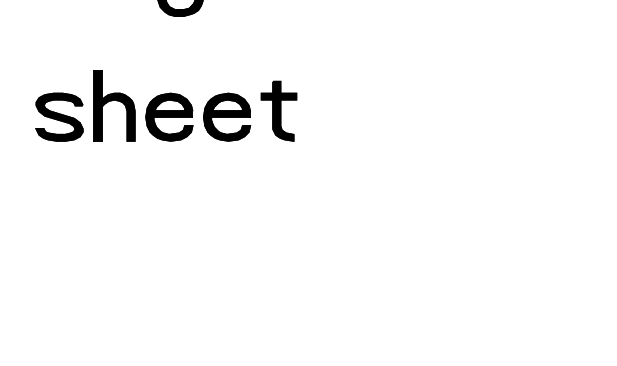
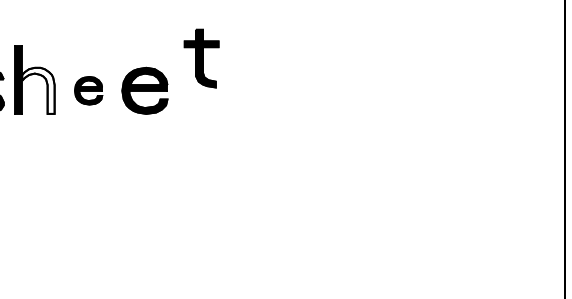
part: (278, 110) -> (201, 57), moved
fill: (117, 116) -> (37, 90), removed
part: (169, 116) -> (88, 90), size x0.6

